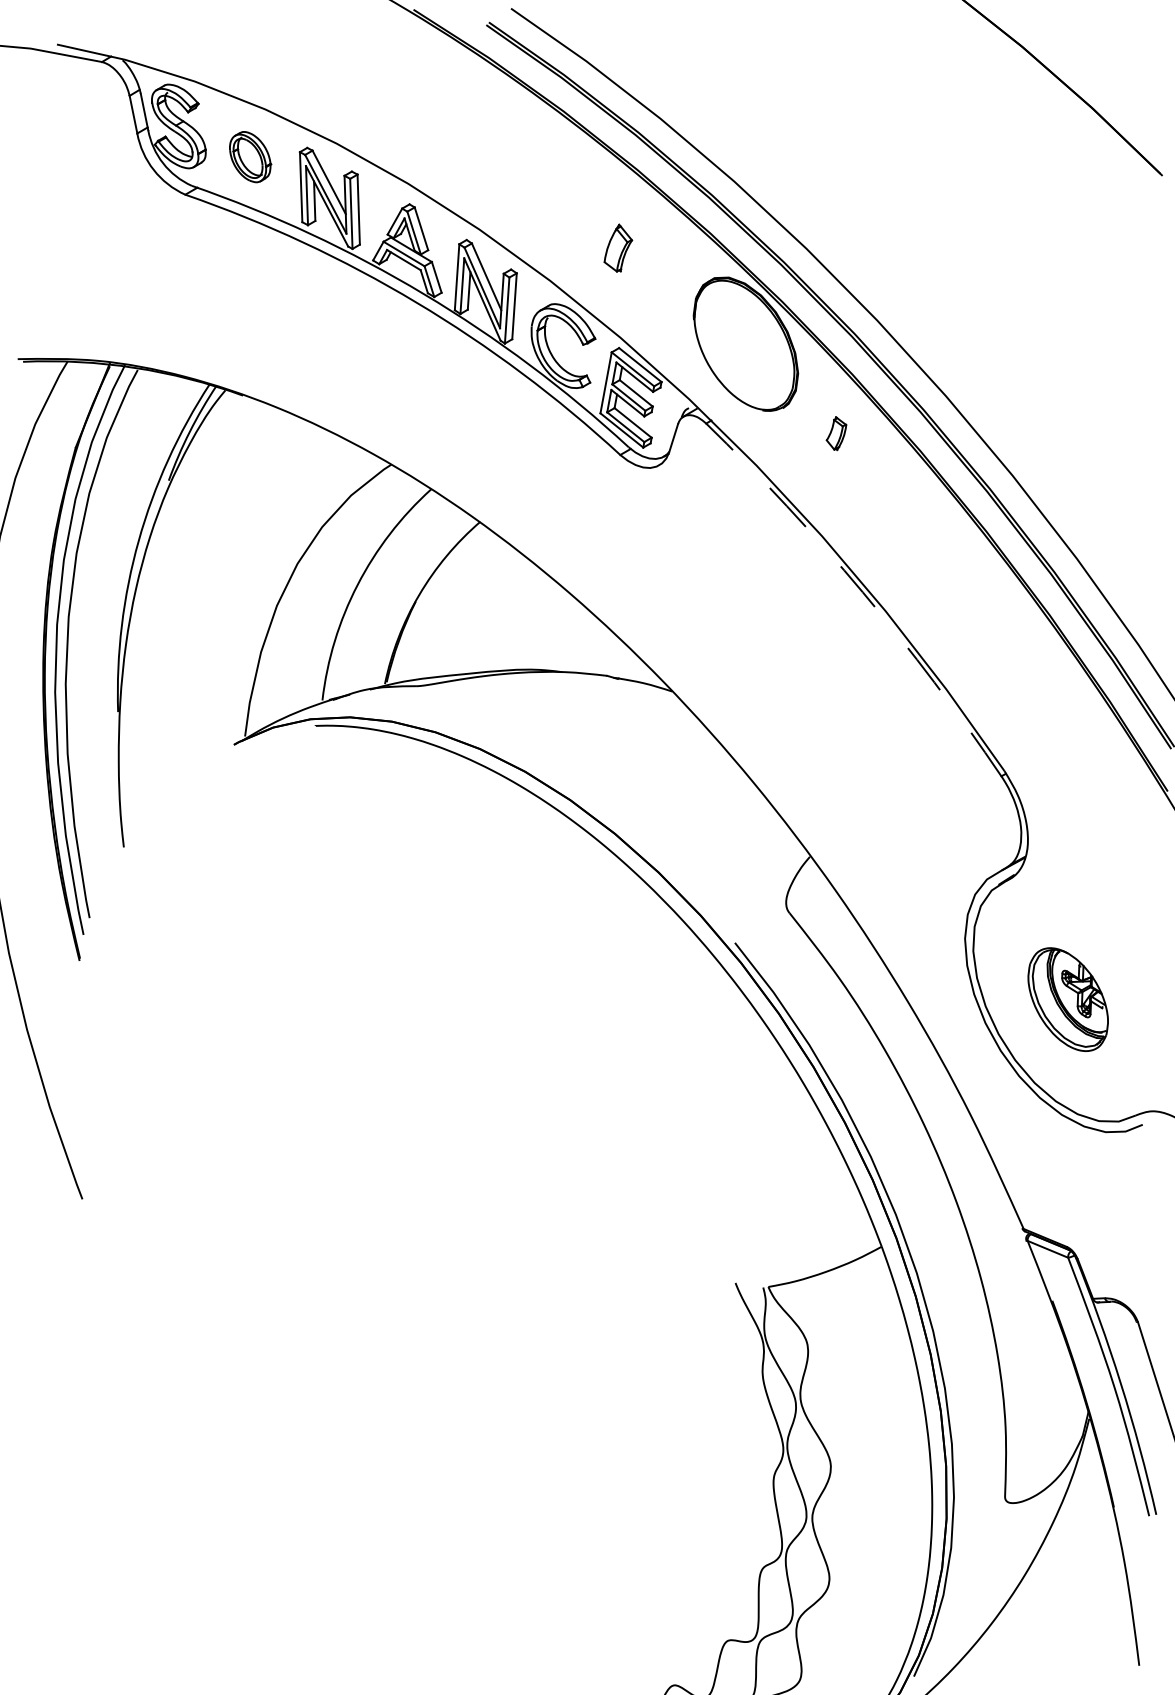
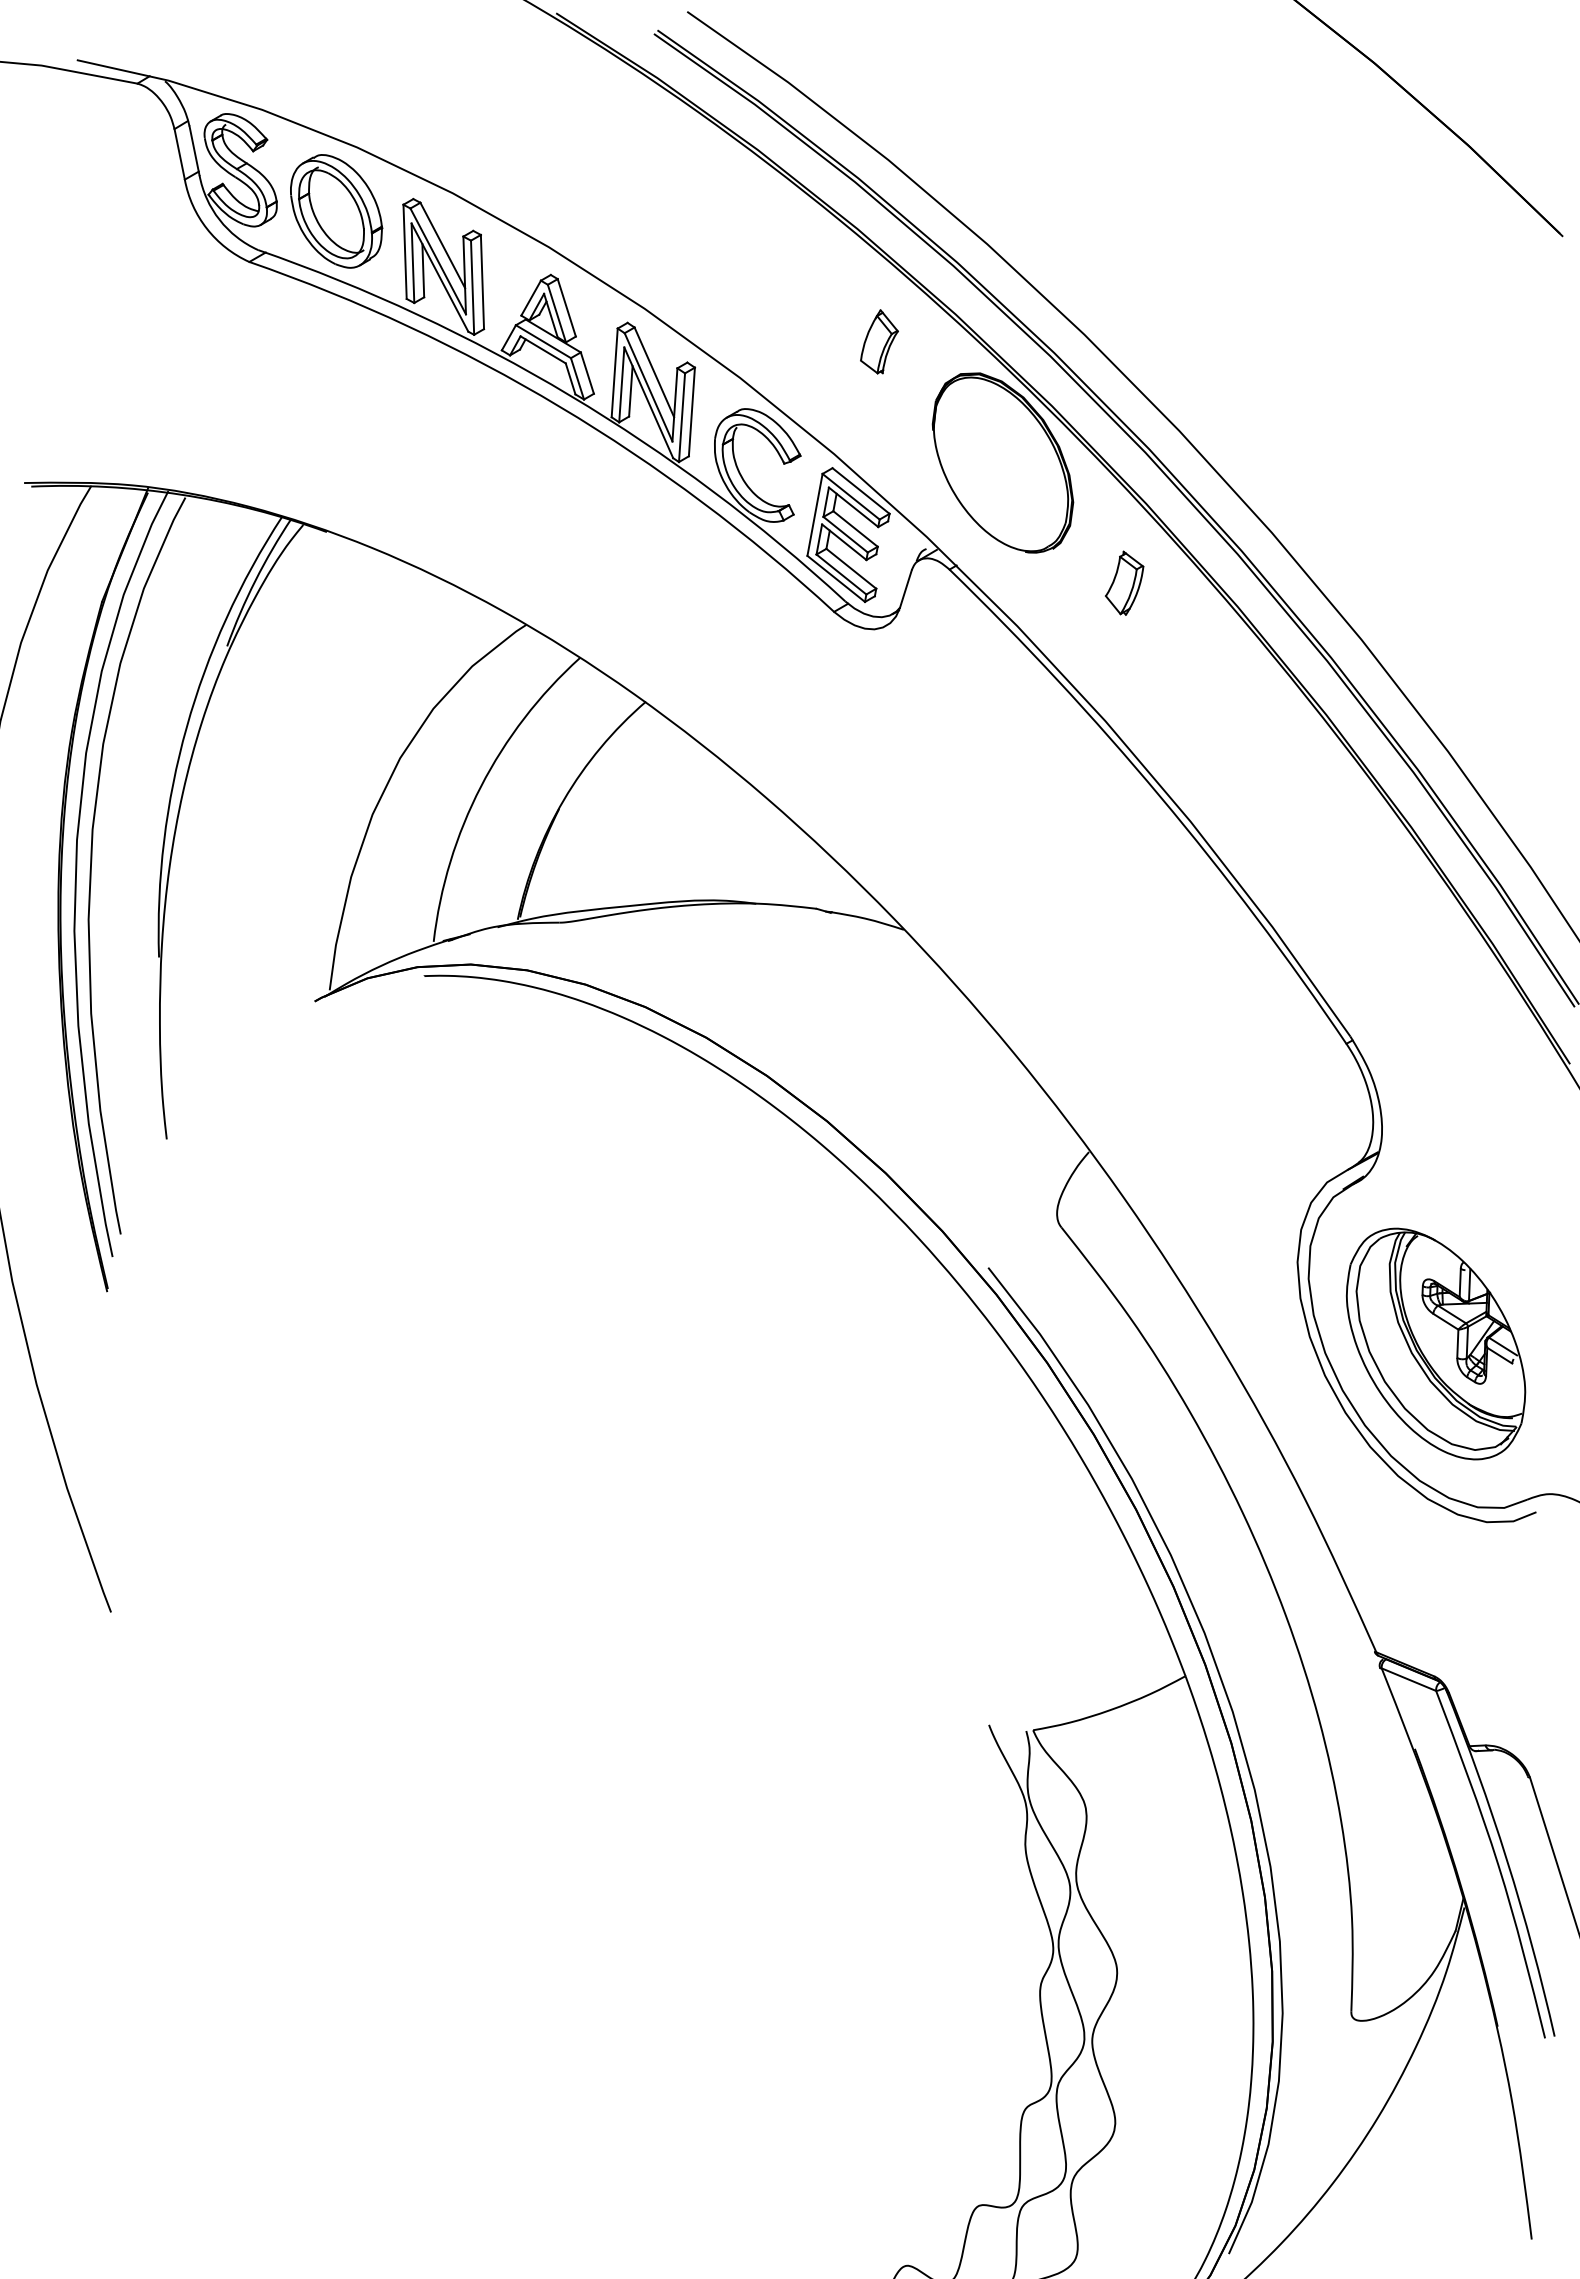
part: (250, 157) -> (336, 211), size x1.67
part: (618, 247) -> (879, 341), moved
part: (836, 433) -> (1124, 582), size x1.43
arc: (863, 592) -> (1160, 796), dashed -> solid
part: (1068, 999) -> (1436, 1343), size x1.67

